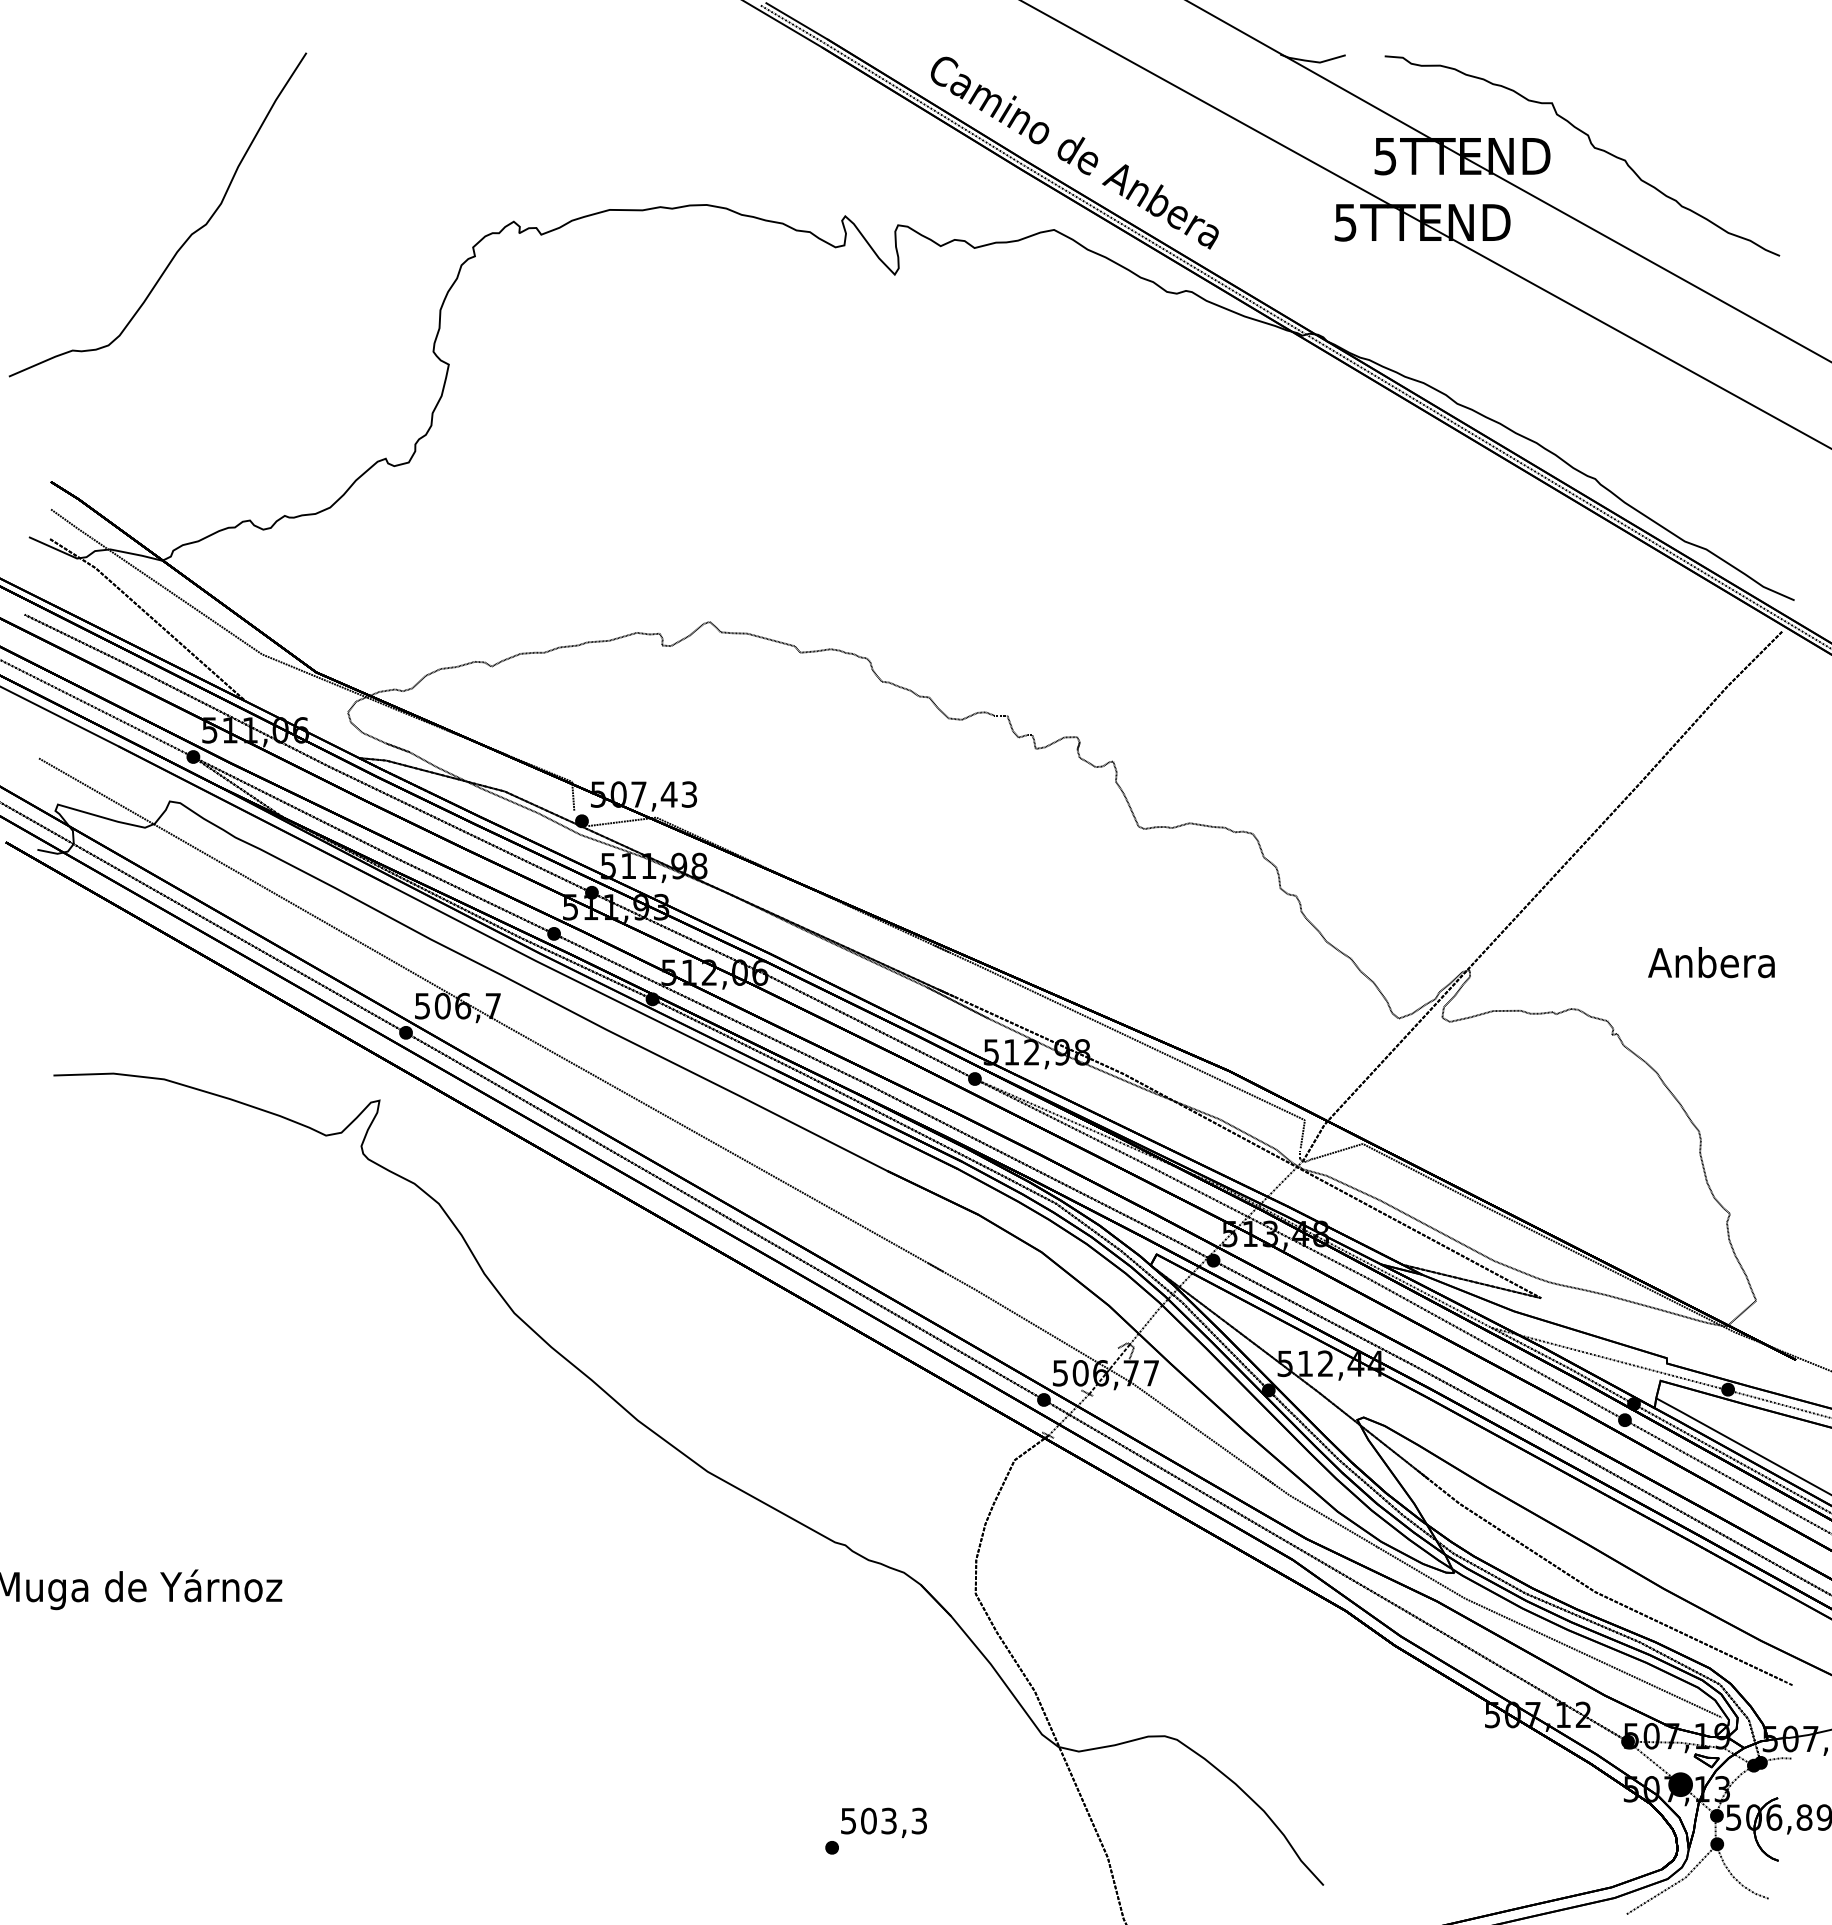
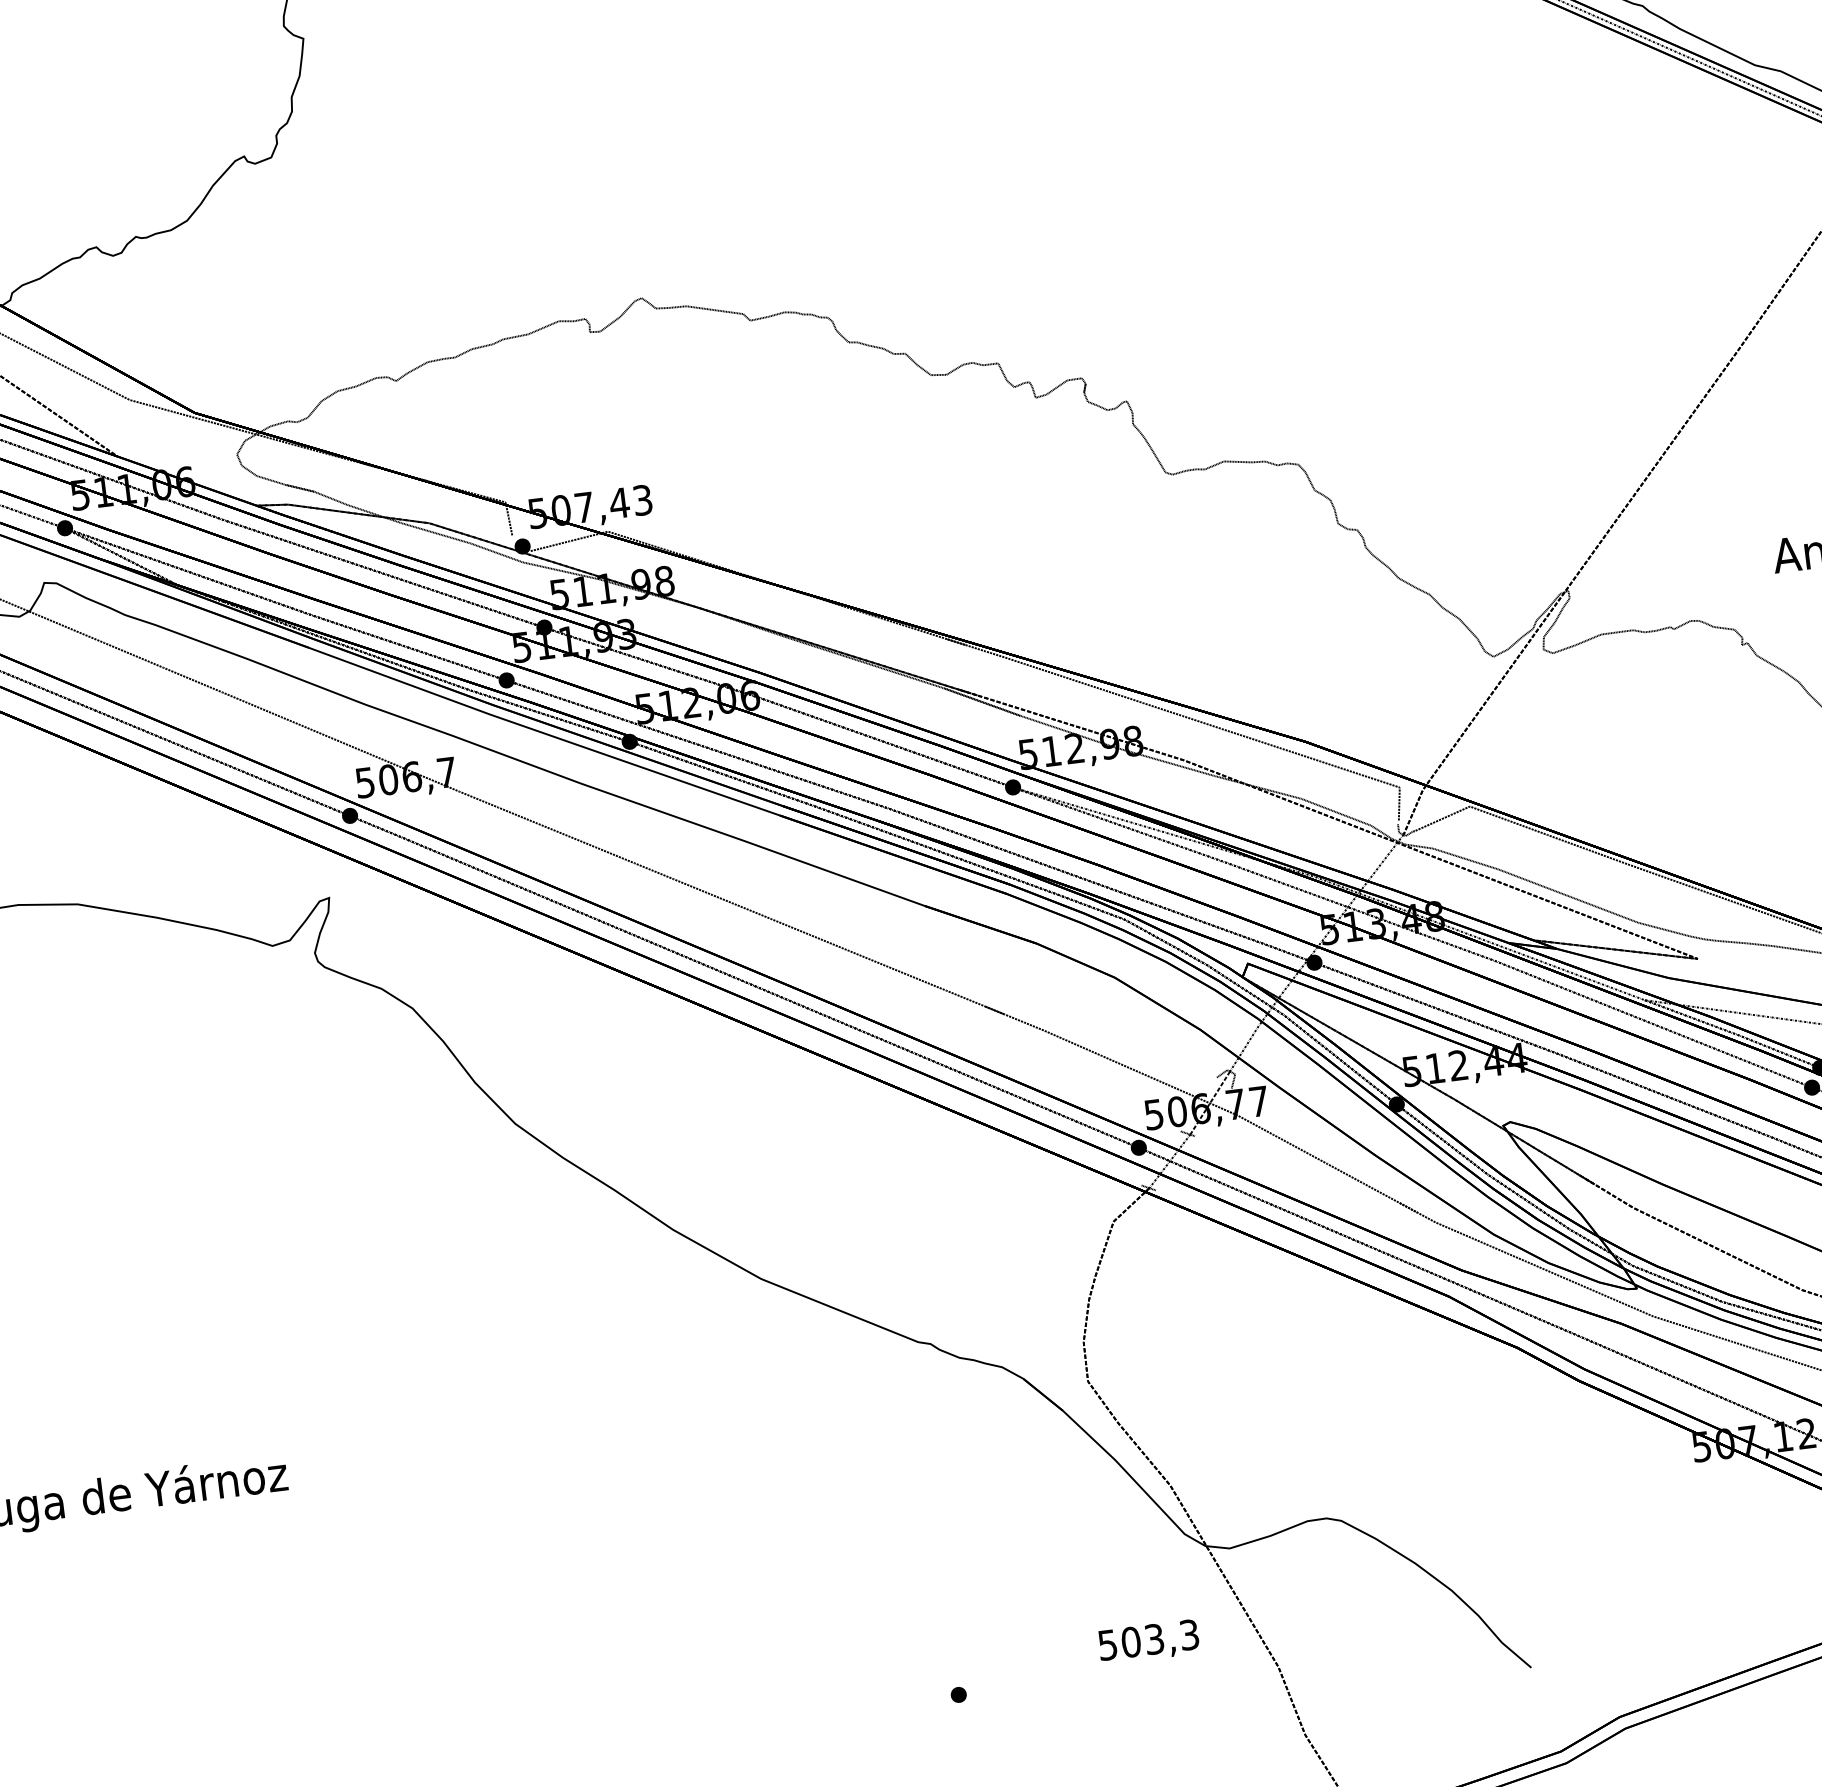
text: (883, 1822) -> (1148, 1641), moved

